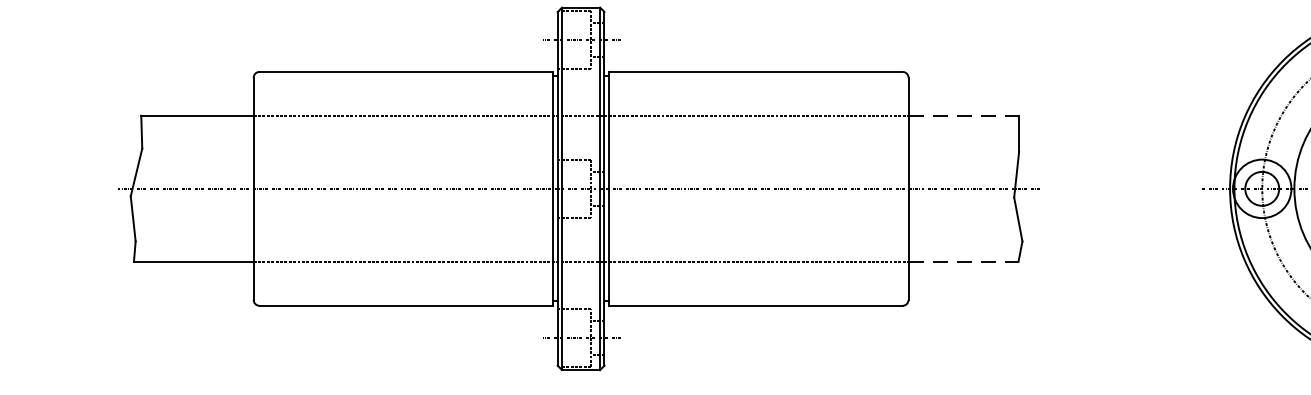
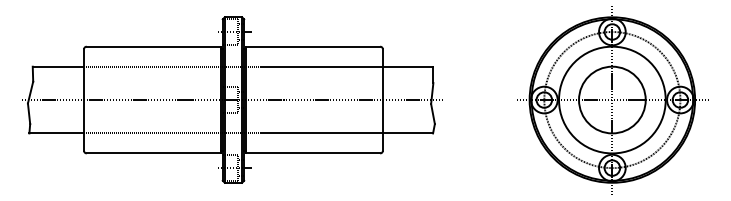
line: (964, 115) -> (408, 66), dashed -> solid
line: (964, 262) -> (408, 133), dashed -> solid

